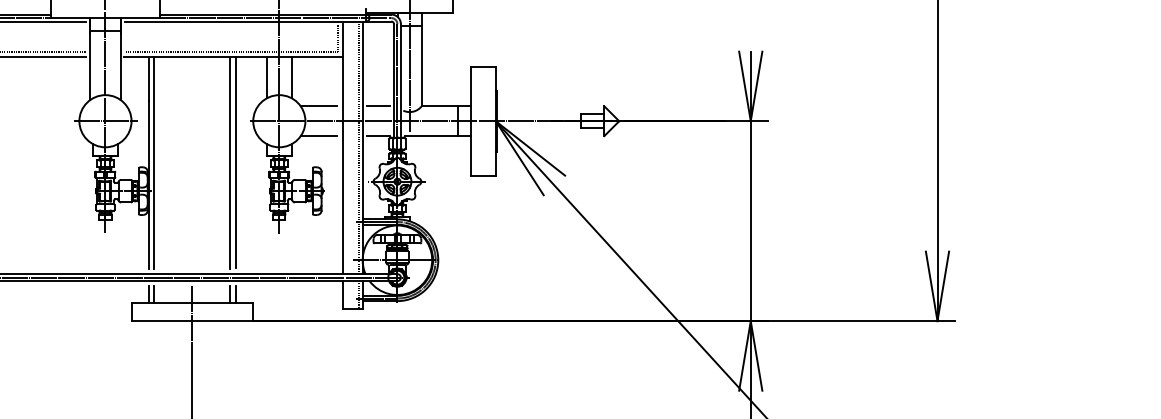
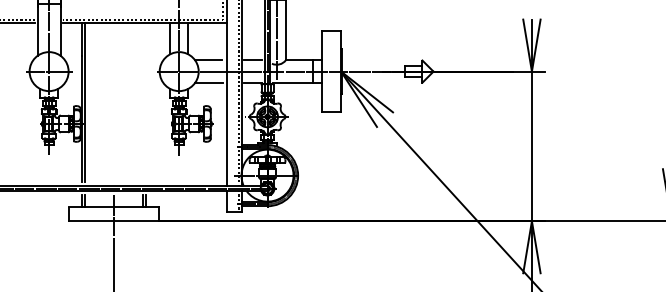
line: (230, 162) -> (142, 102), removed
line: (235, 162) -> (146, 102), removed

